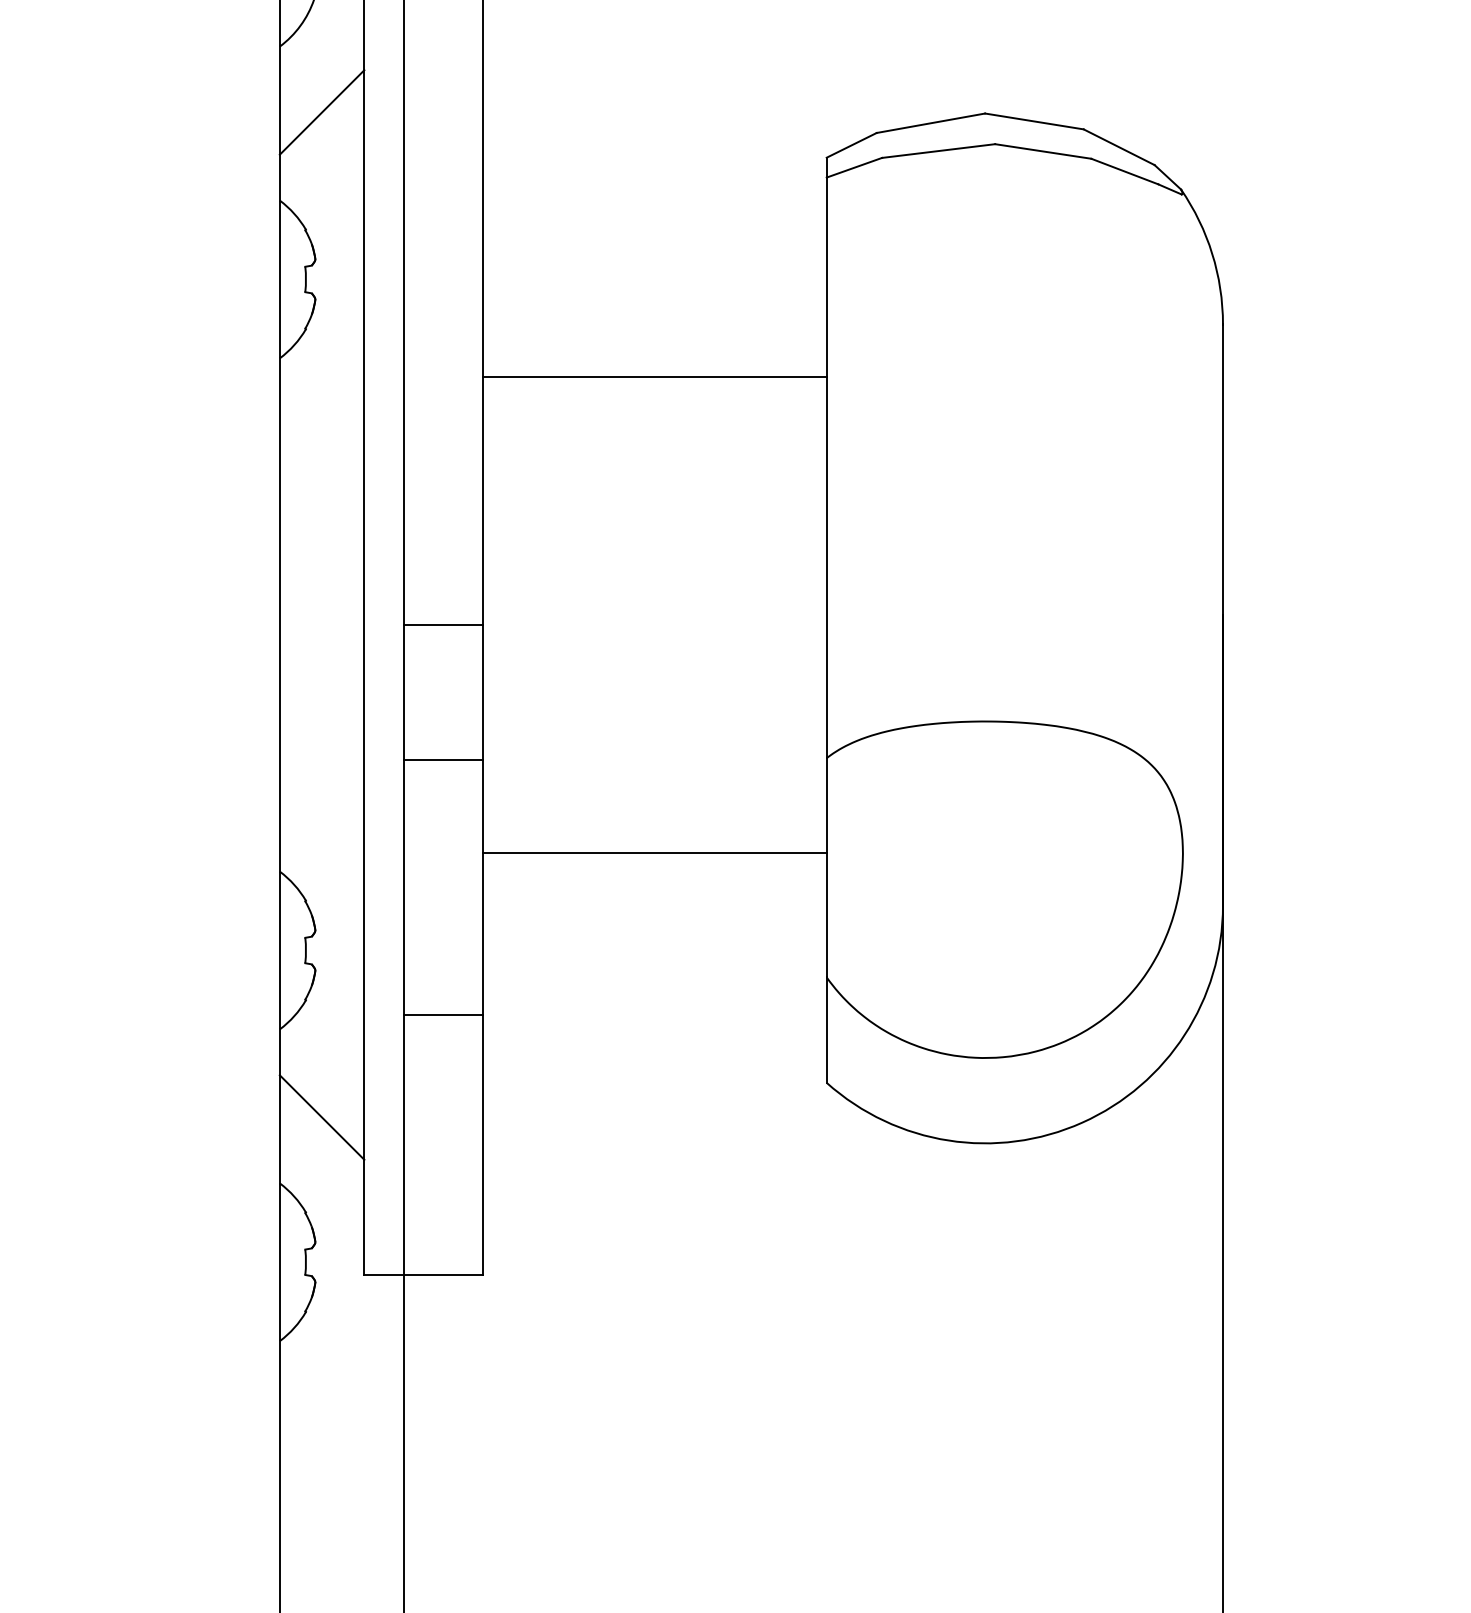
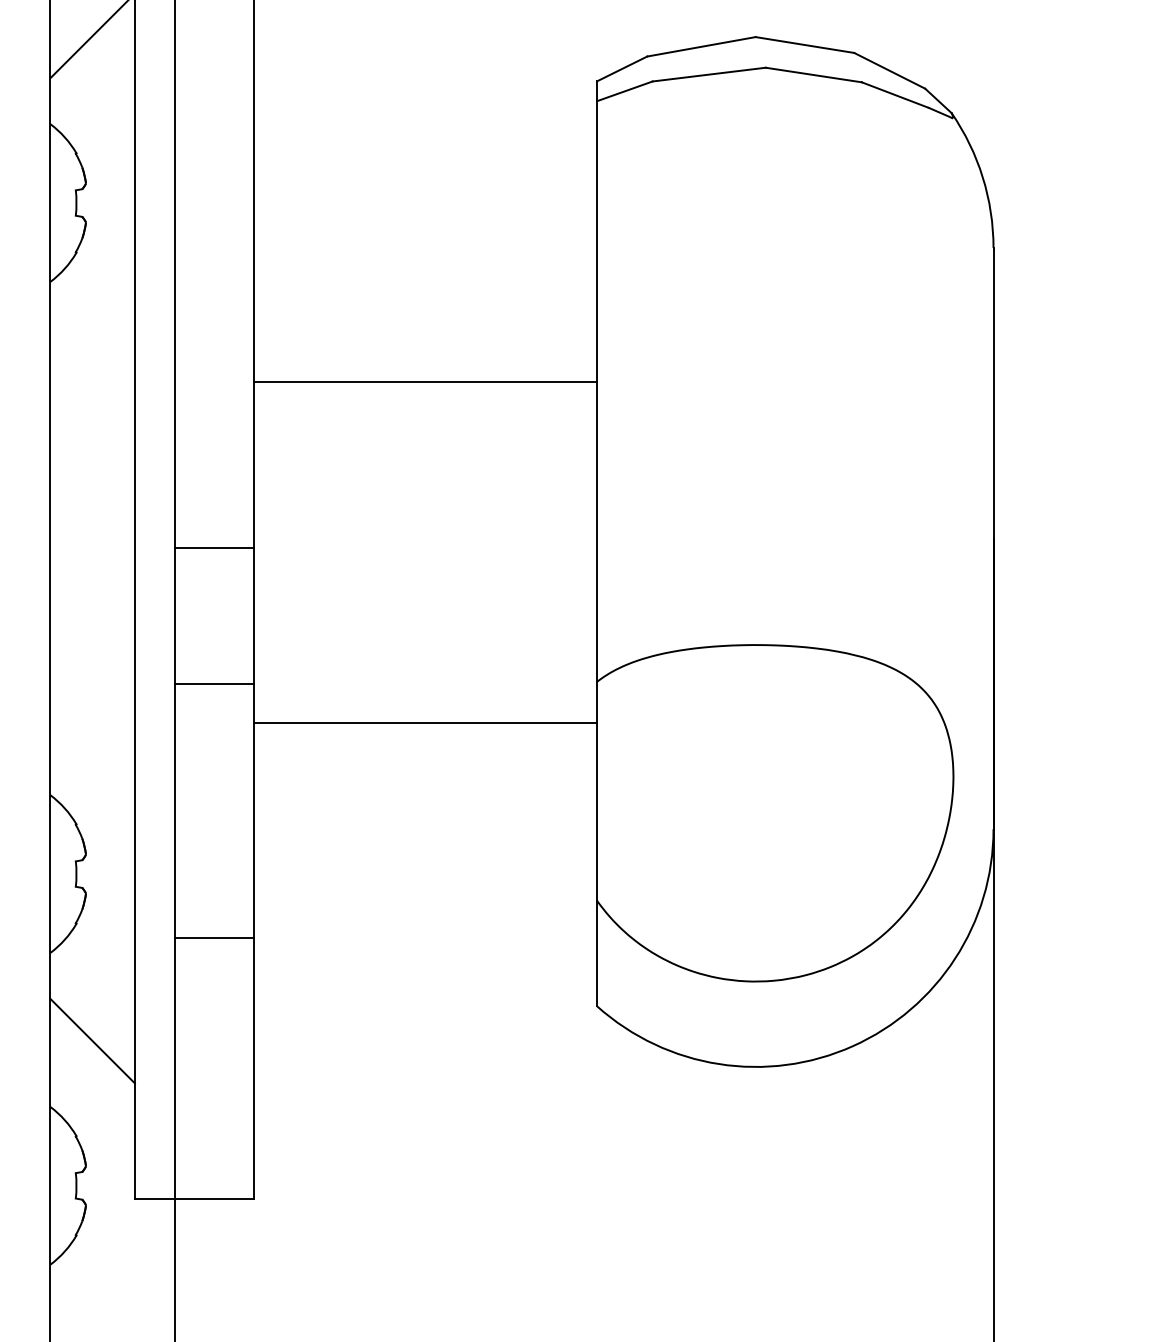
line: (654, 377) -> (425, 382), moved
line: (654, 852) -> (425, 723), moved

